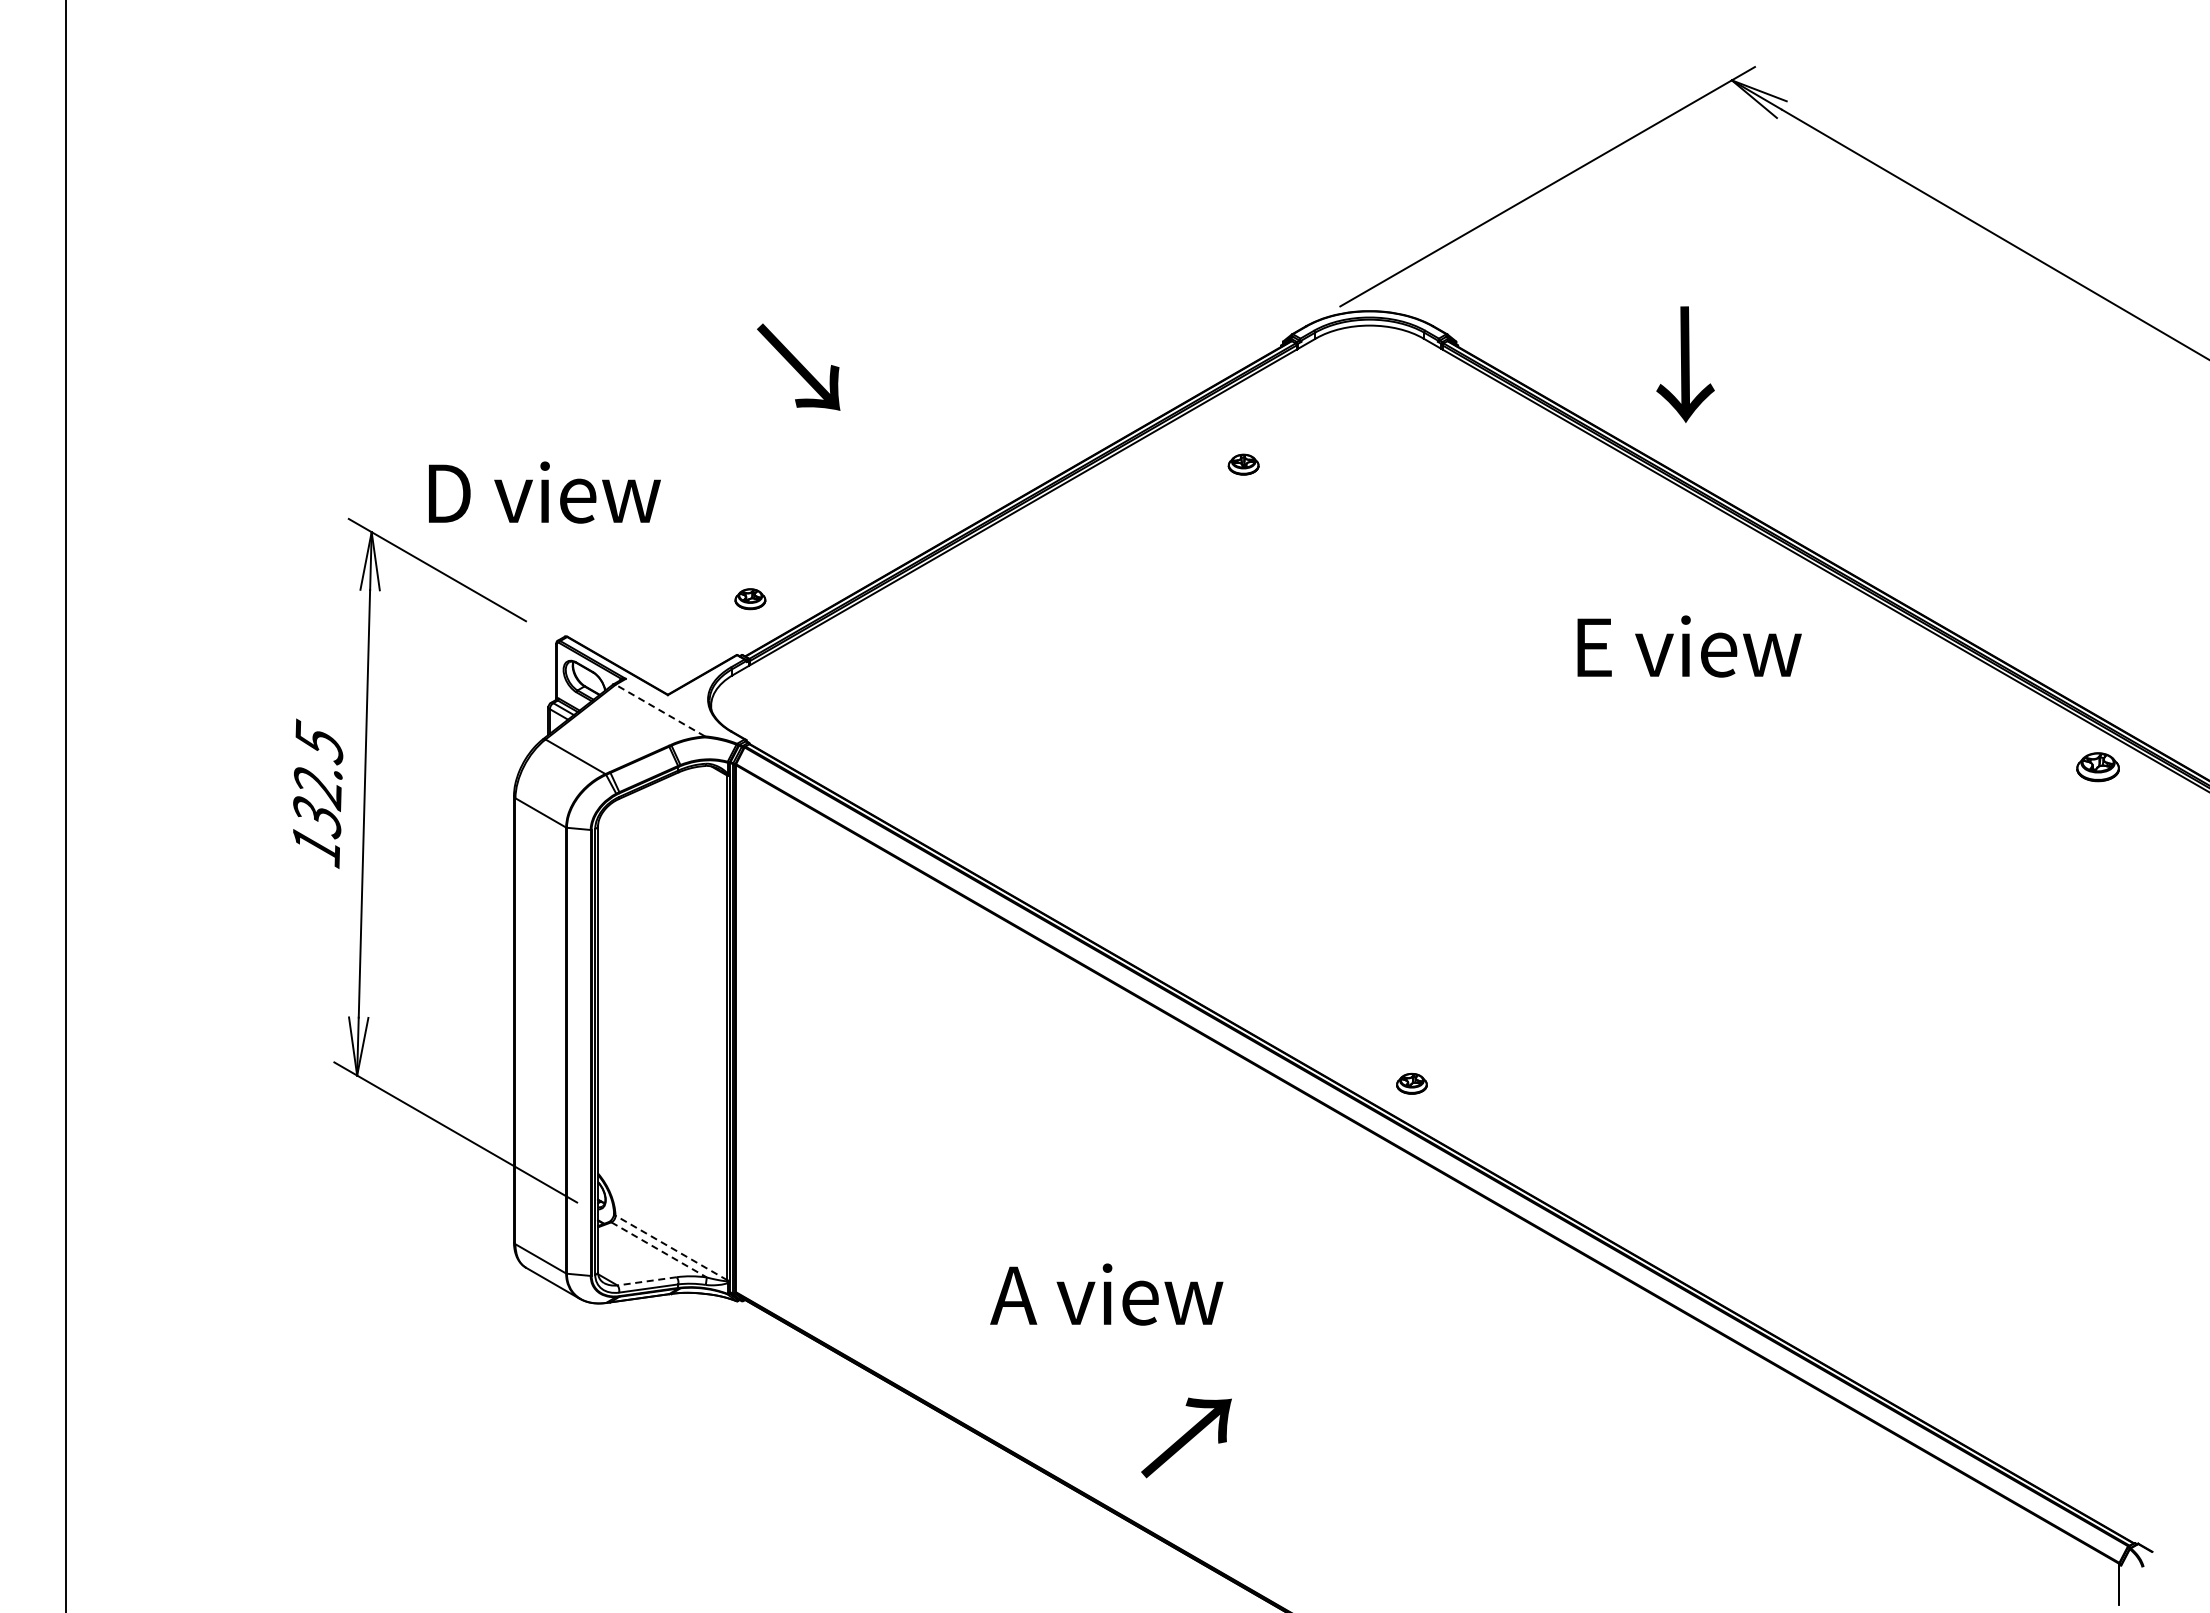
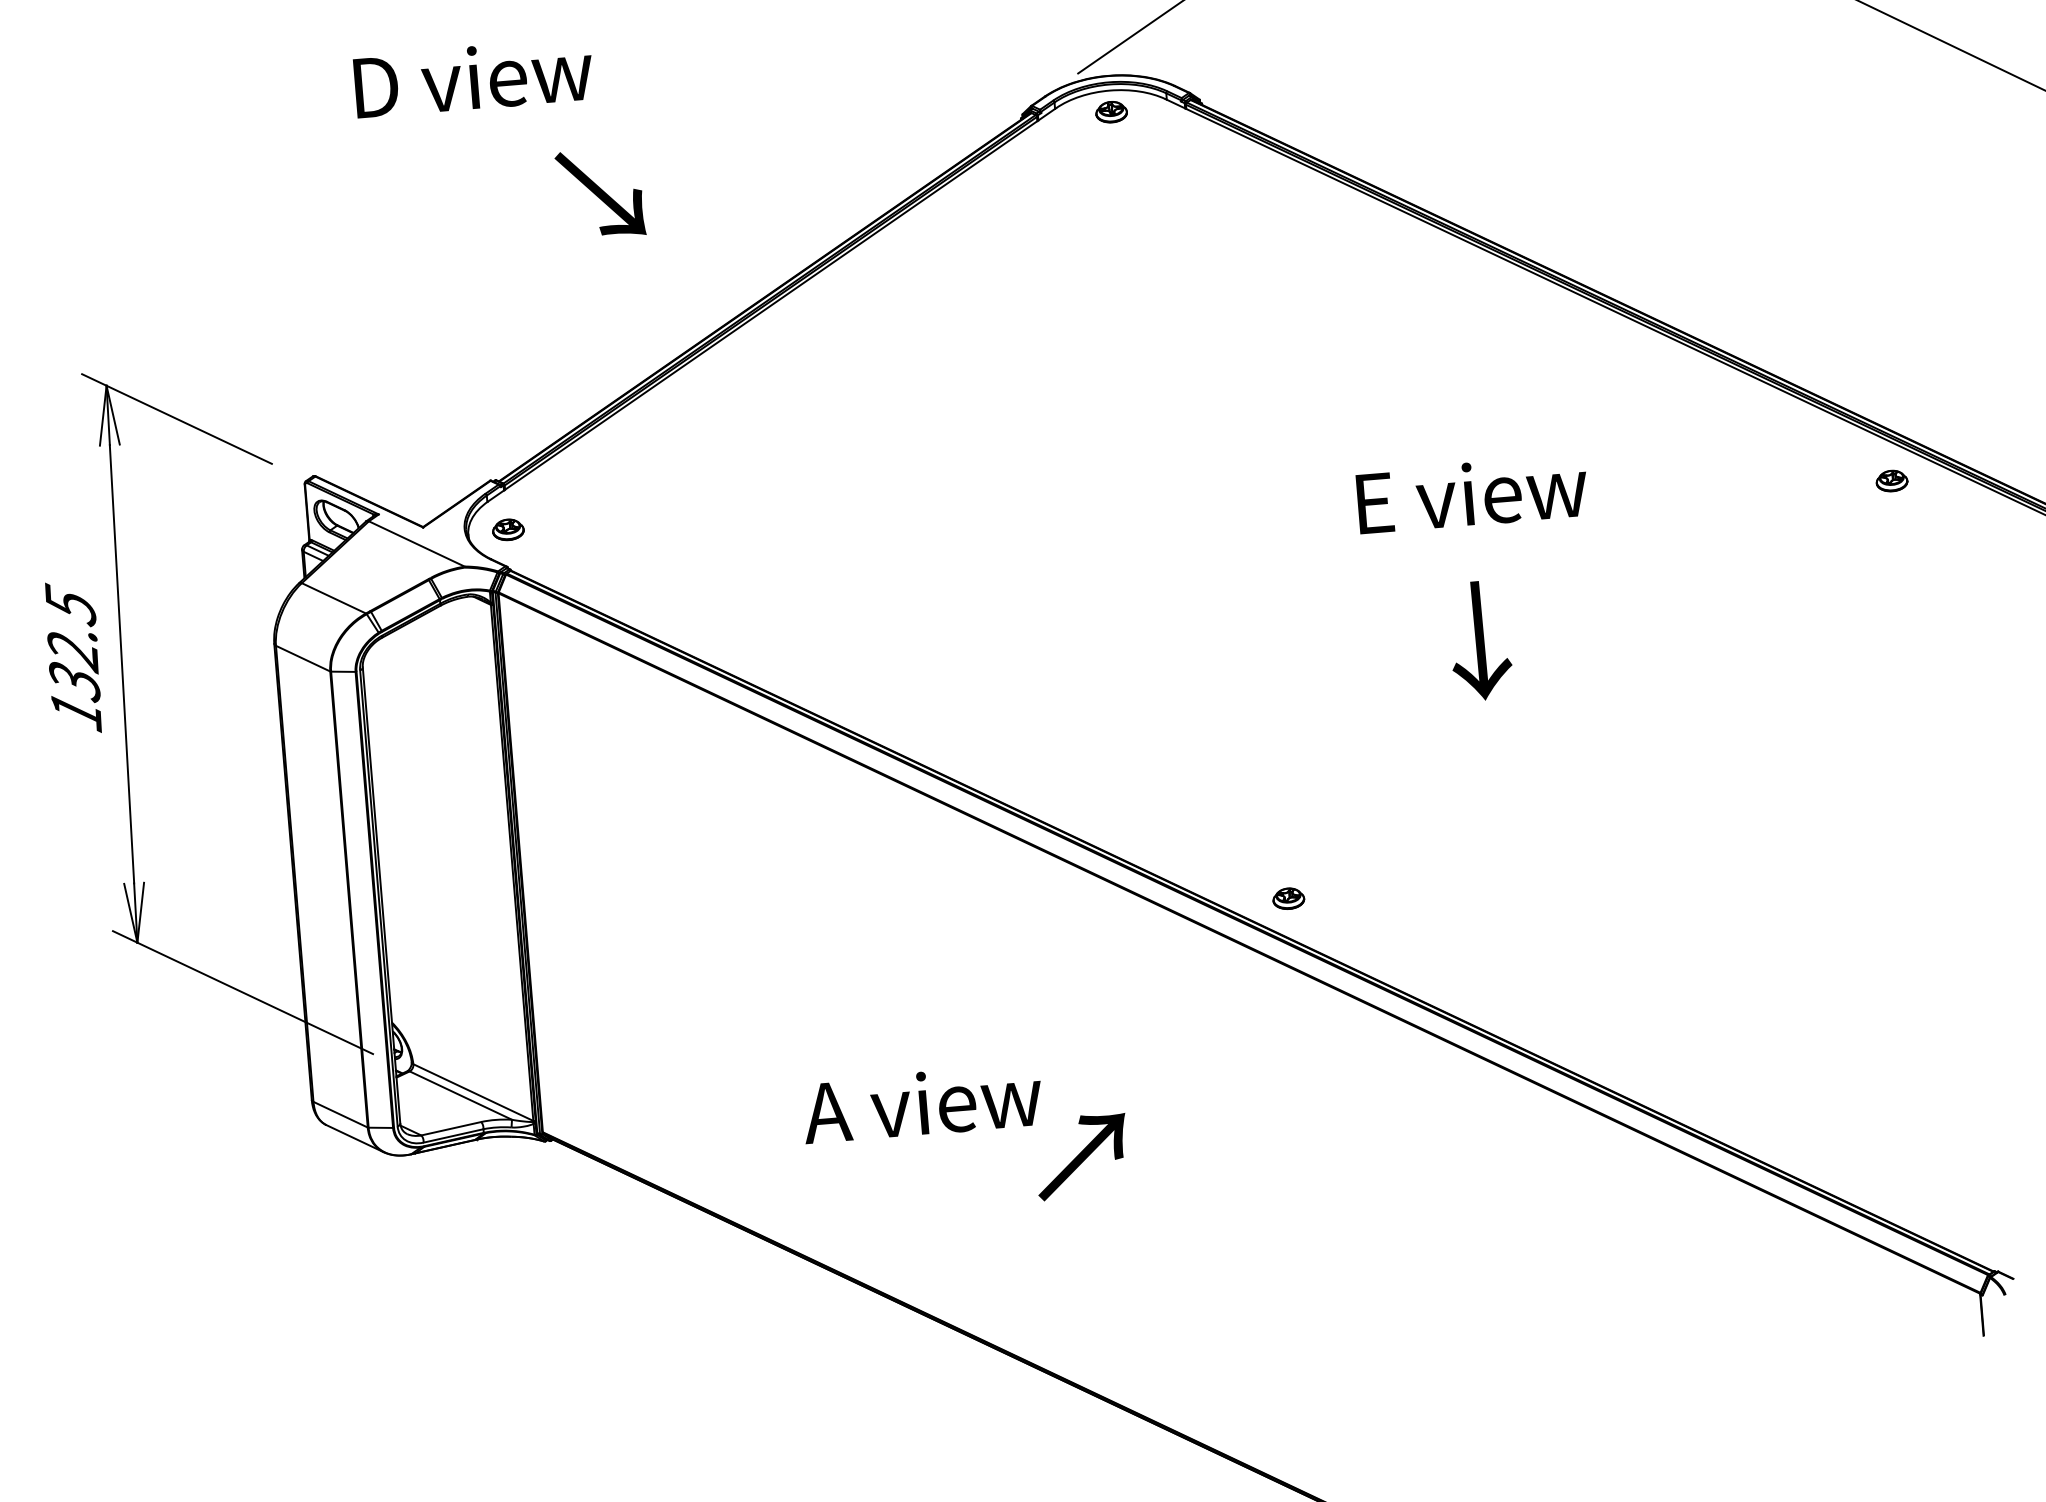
text: (1685, 364) -> (1480, 640), moved
text: (798, 366) -> (600, 193), moved
part: (1243, 464) -> (1111, 111), moved
text: (544, 492) -> (473, 77), moved
part: (750, 599) -> (508, 530), moved
text: (1689, 646) -> (1472, 494), moved
line: (660, 710) -> (416, 543), dashed -> solid
part: (2098, 767) -> (1892, 481), size x0.71
part: (1411, 1083) -> (1288, 898), moved
line: (671, 1248) -> (473, 1093), dashed -> solid
line: (659, 1250) -> (461, 1096), dashed -> solid
line: (647, 1281) -> (451, 1128), dashed -> solid
text: (1186, 1437) -> (1081, 1156), moved

